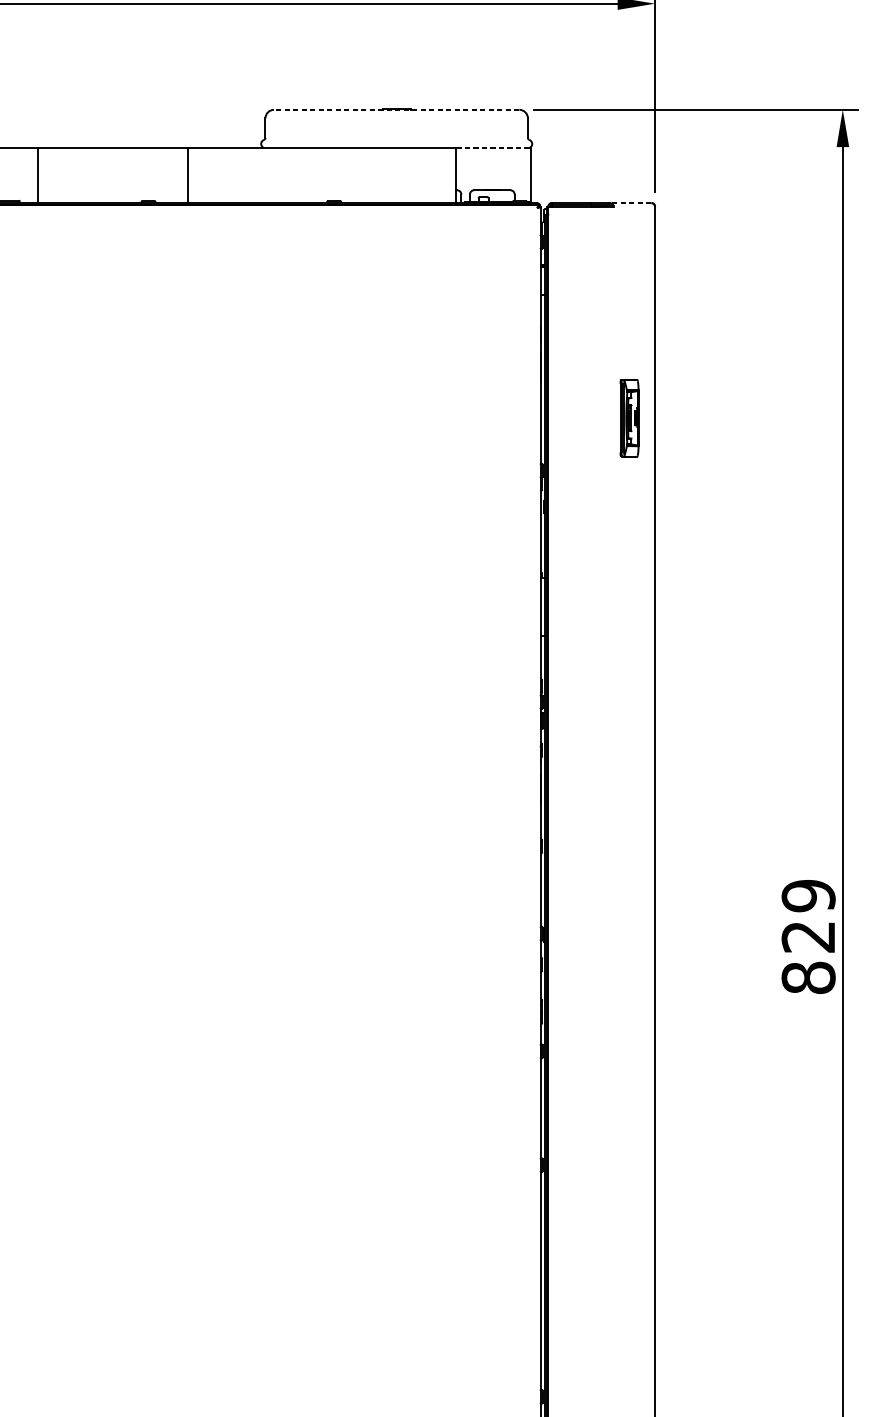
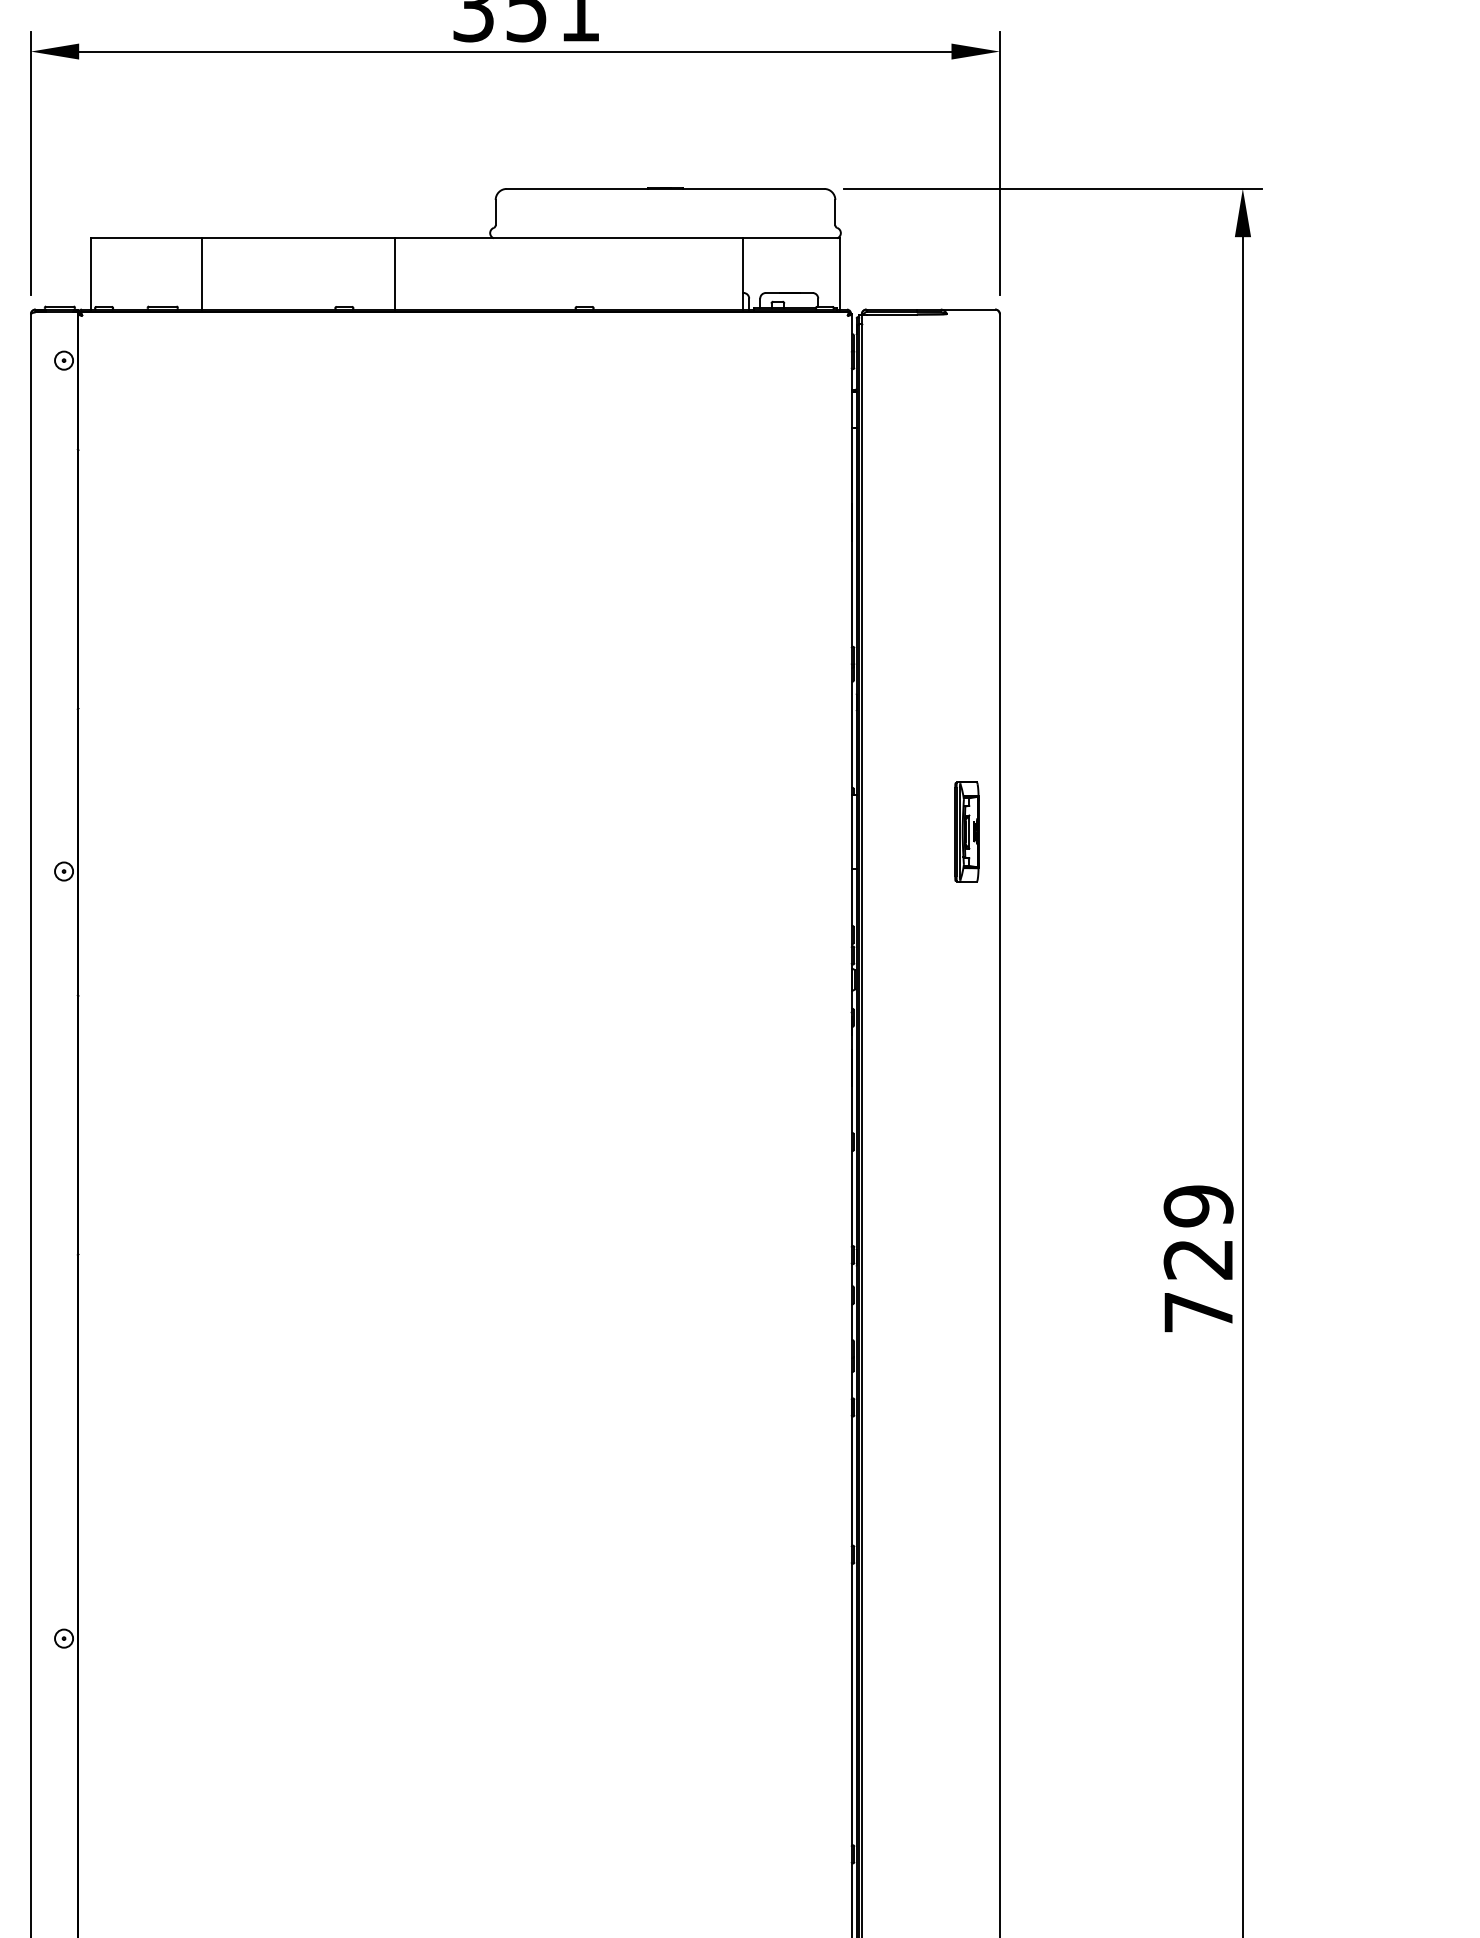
line: (396, 109) -> (665, 188), dashed -> solid
line: (494, 148) -> (791, 238), dashed -> solid
line: (630, 203) -> (968, 309), dashed -> solid
part: (629, 417) -> (966, 831), moved
text: (808, 978) -> (1198, 1312), 829 -> 729

